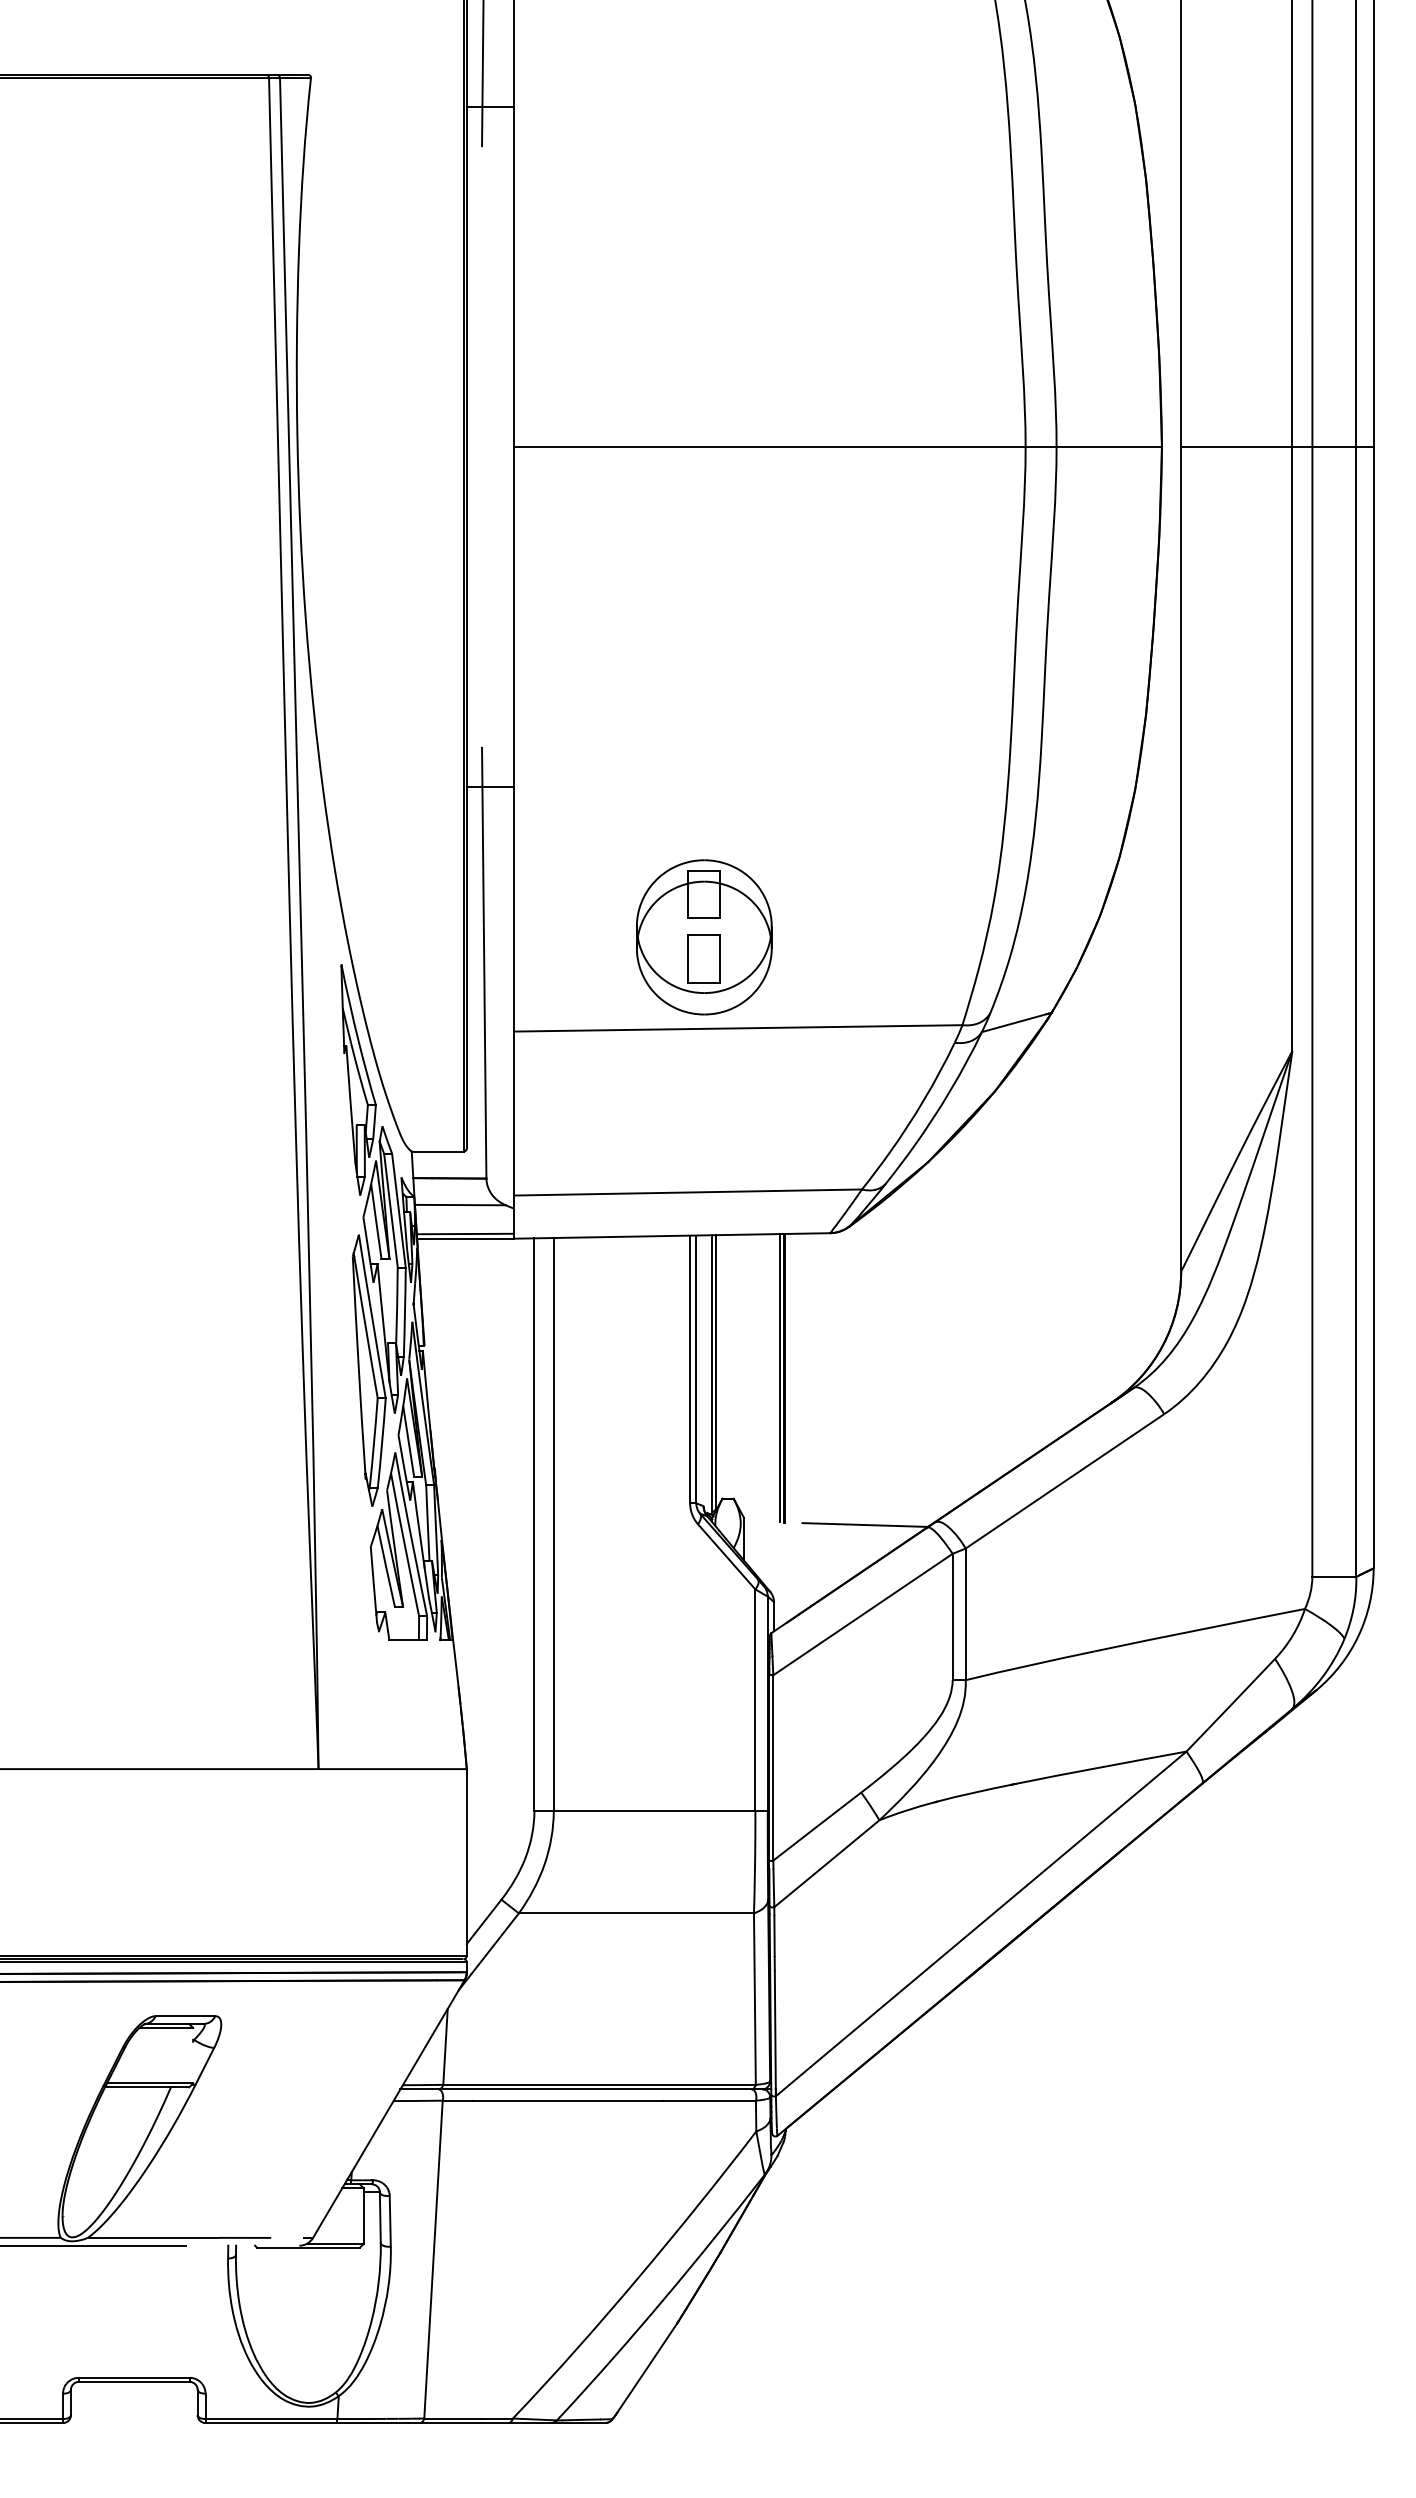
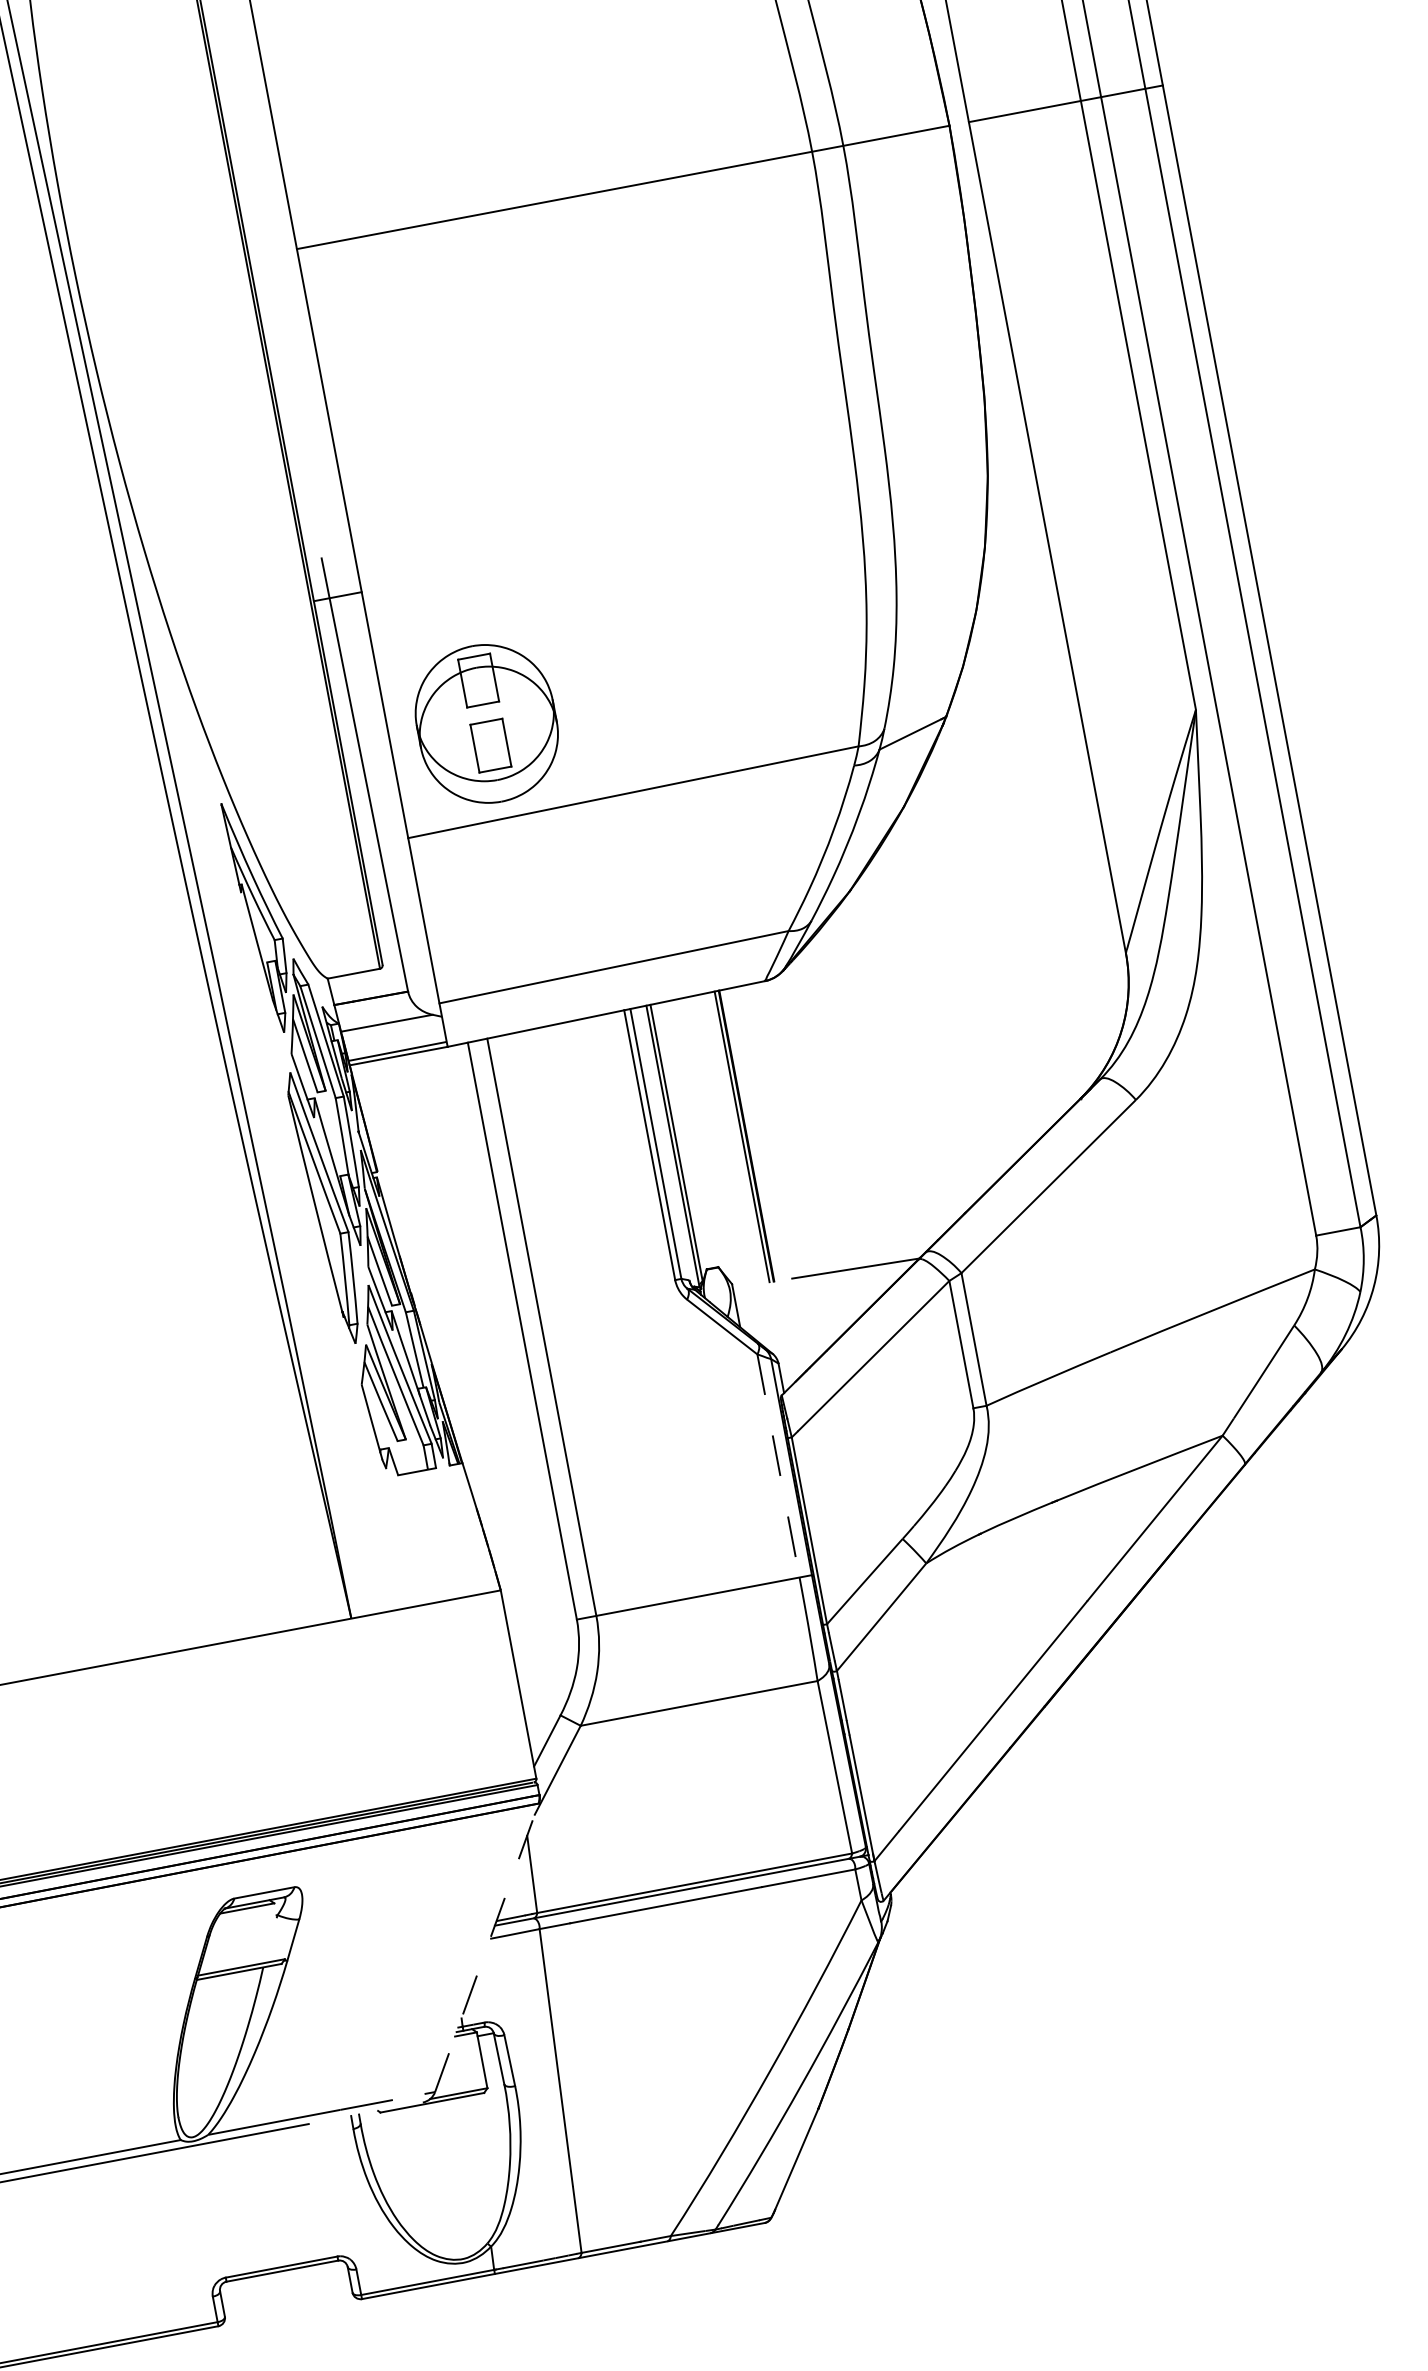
part: (704, 937) -> (487, 724), moved
line: (755, 1700) -> (778, 1466), solid -> dashed
line: (389, 2108) -> (487, 1947), solid -> dashed

